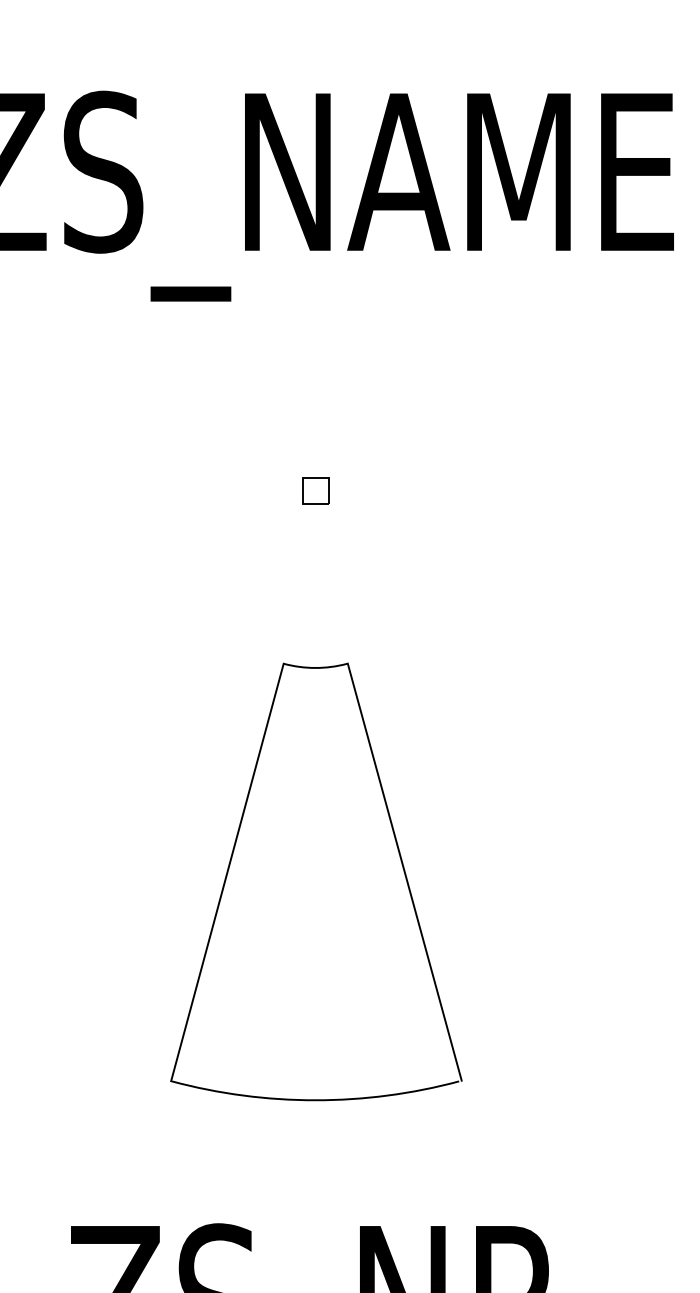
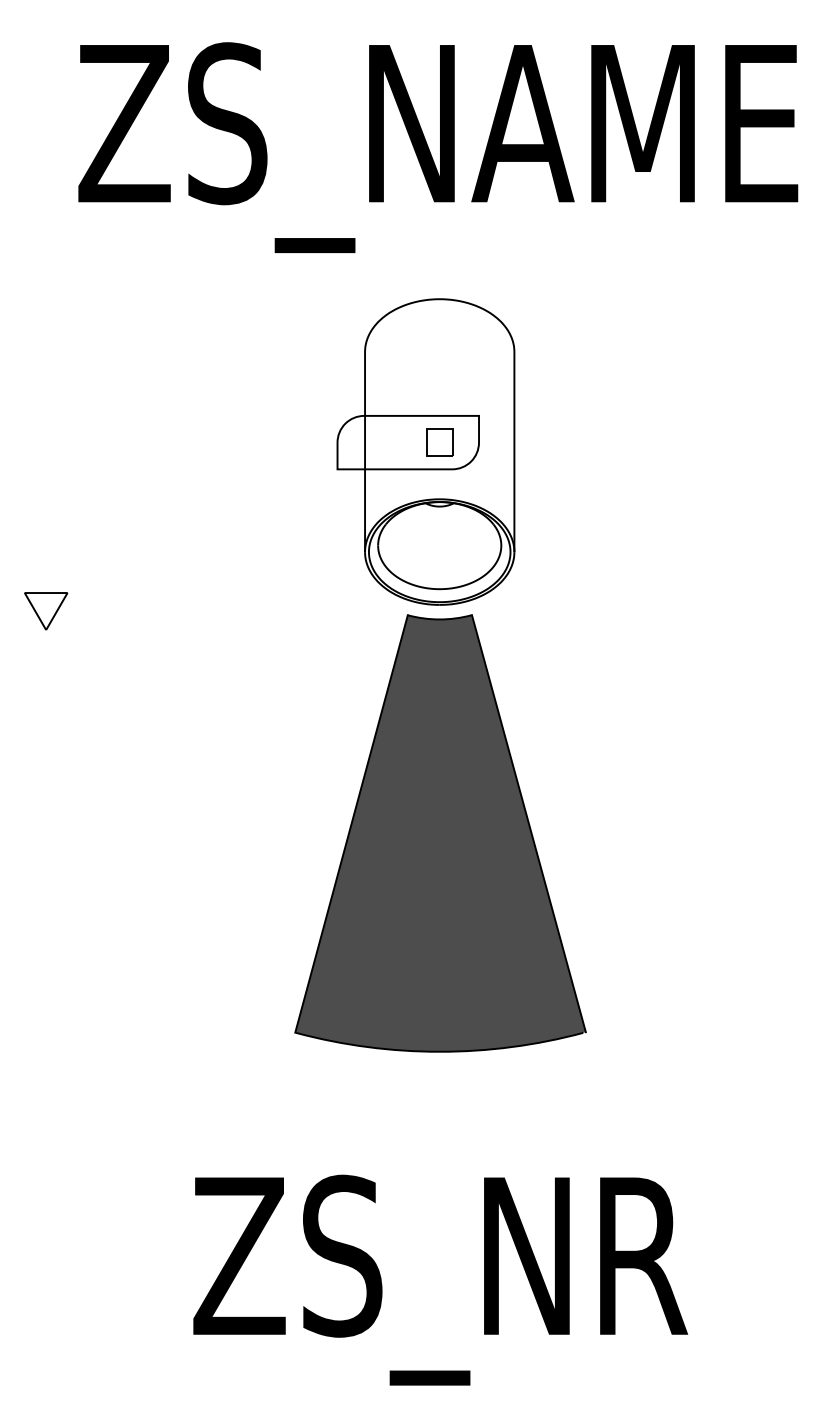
part: (301, 500) -> (425, 451), added
fill: (316, 882) -> (440, 833), added

